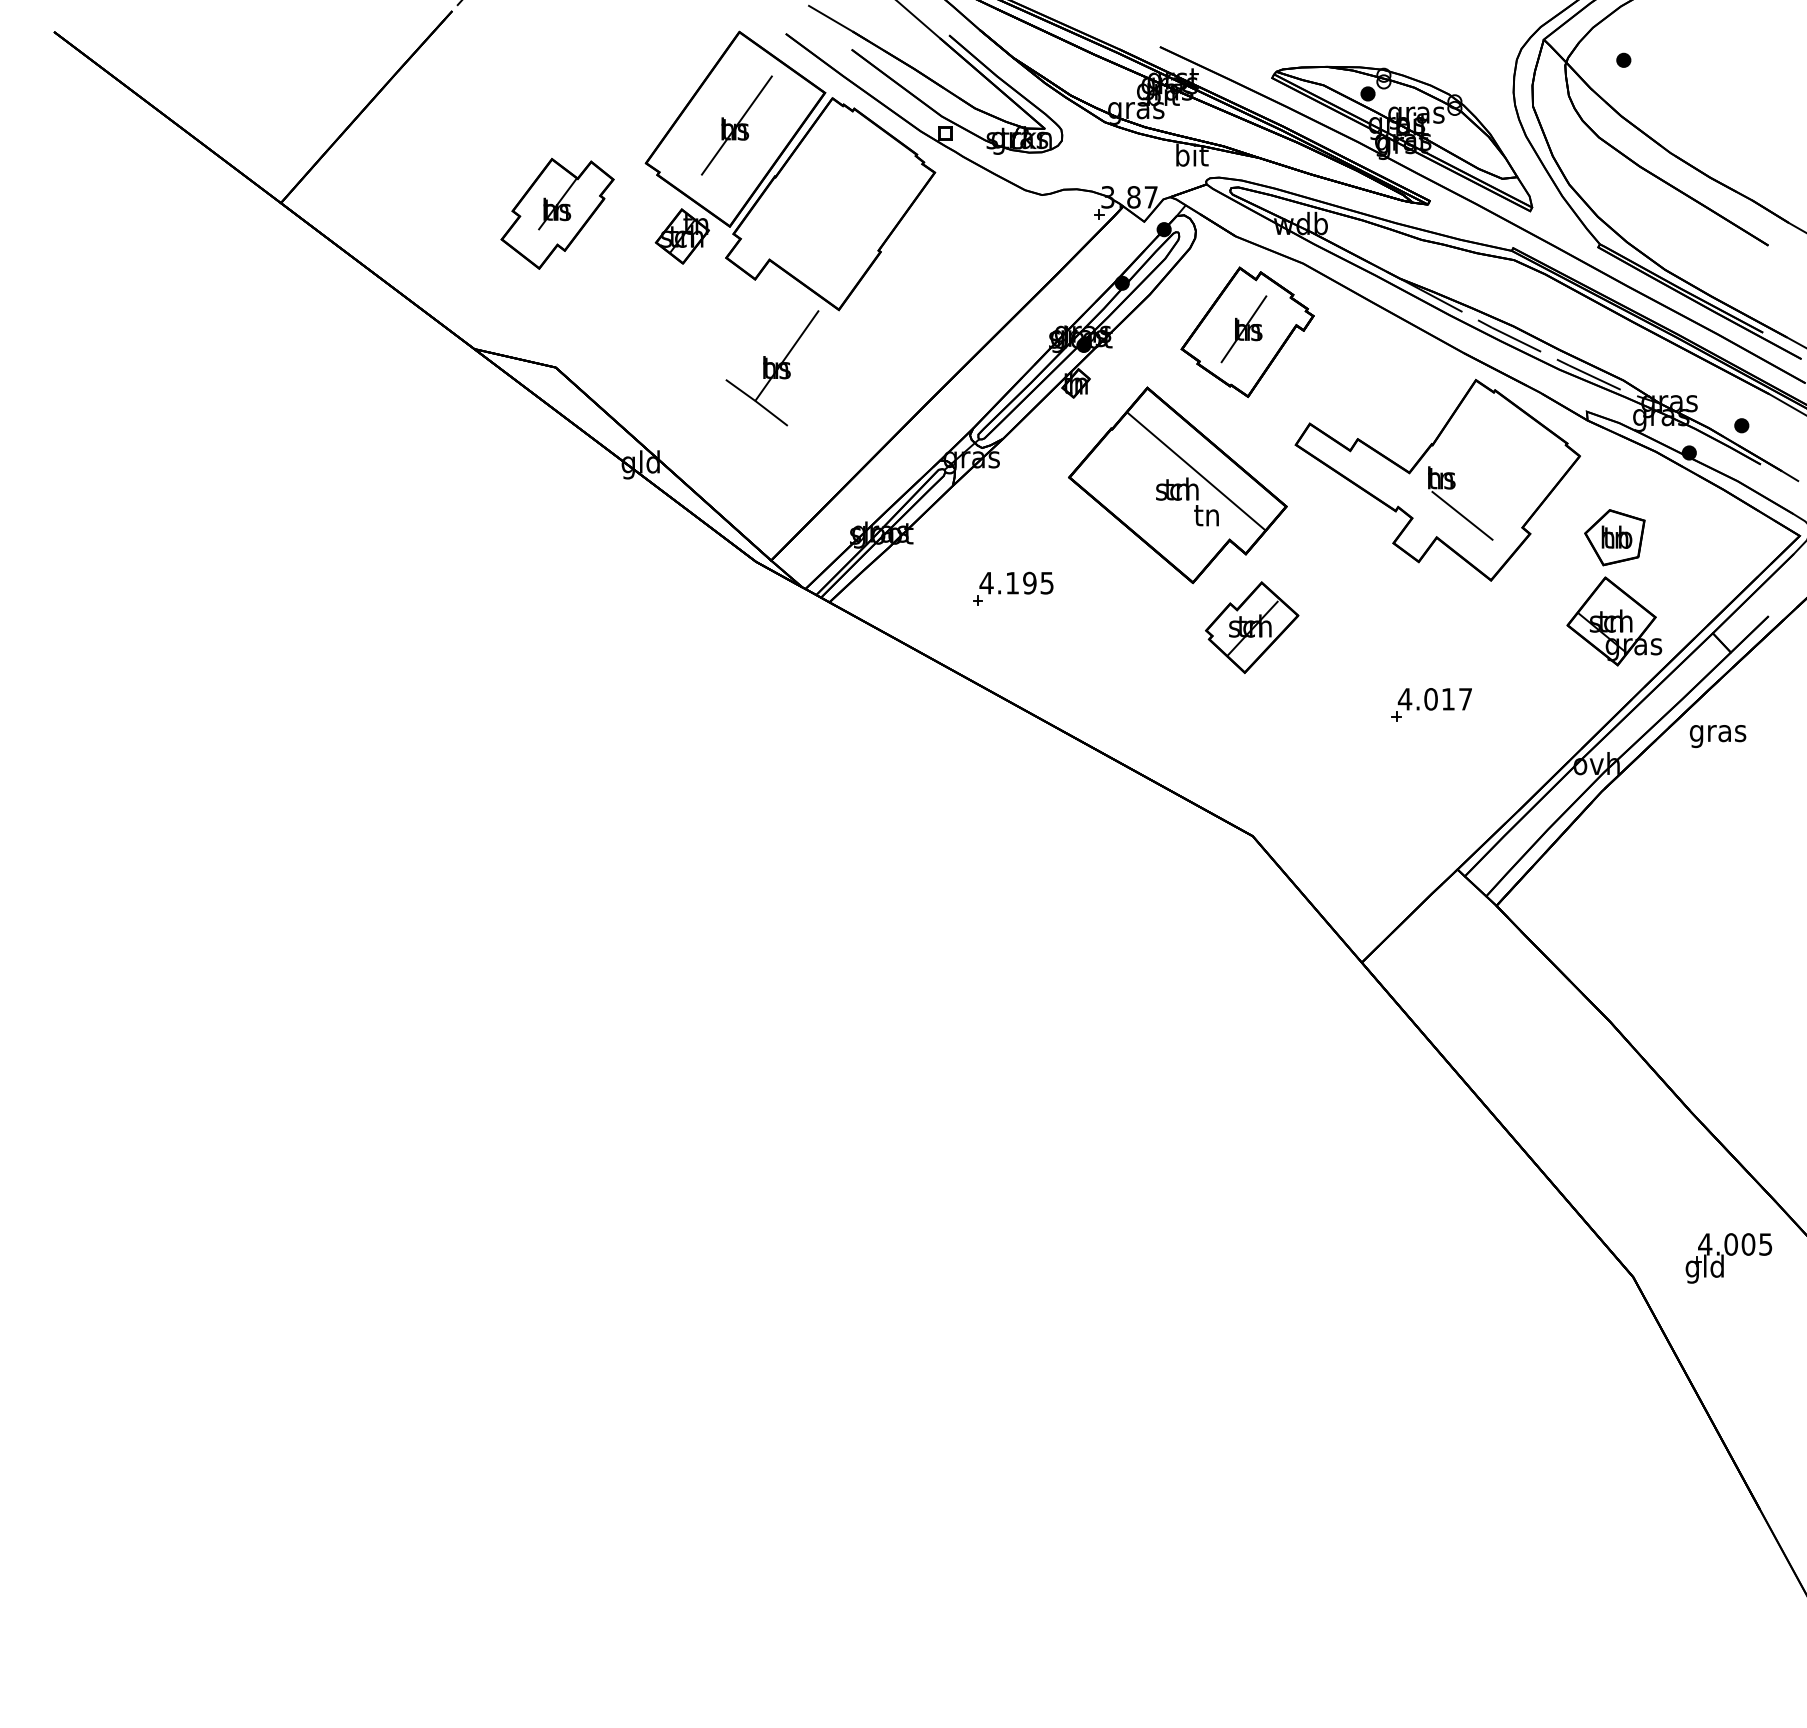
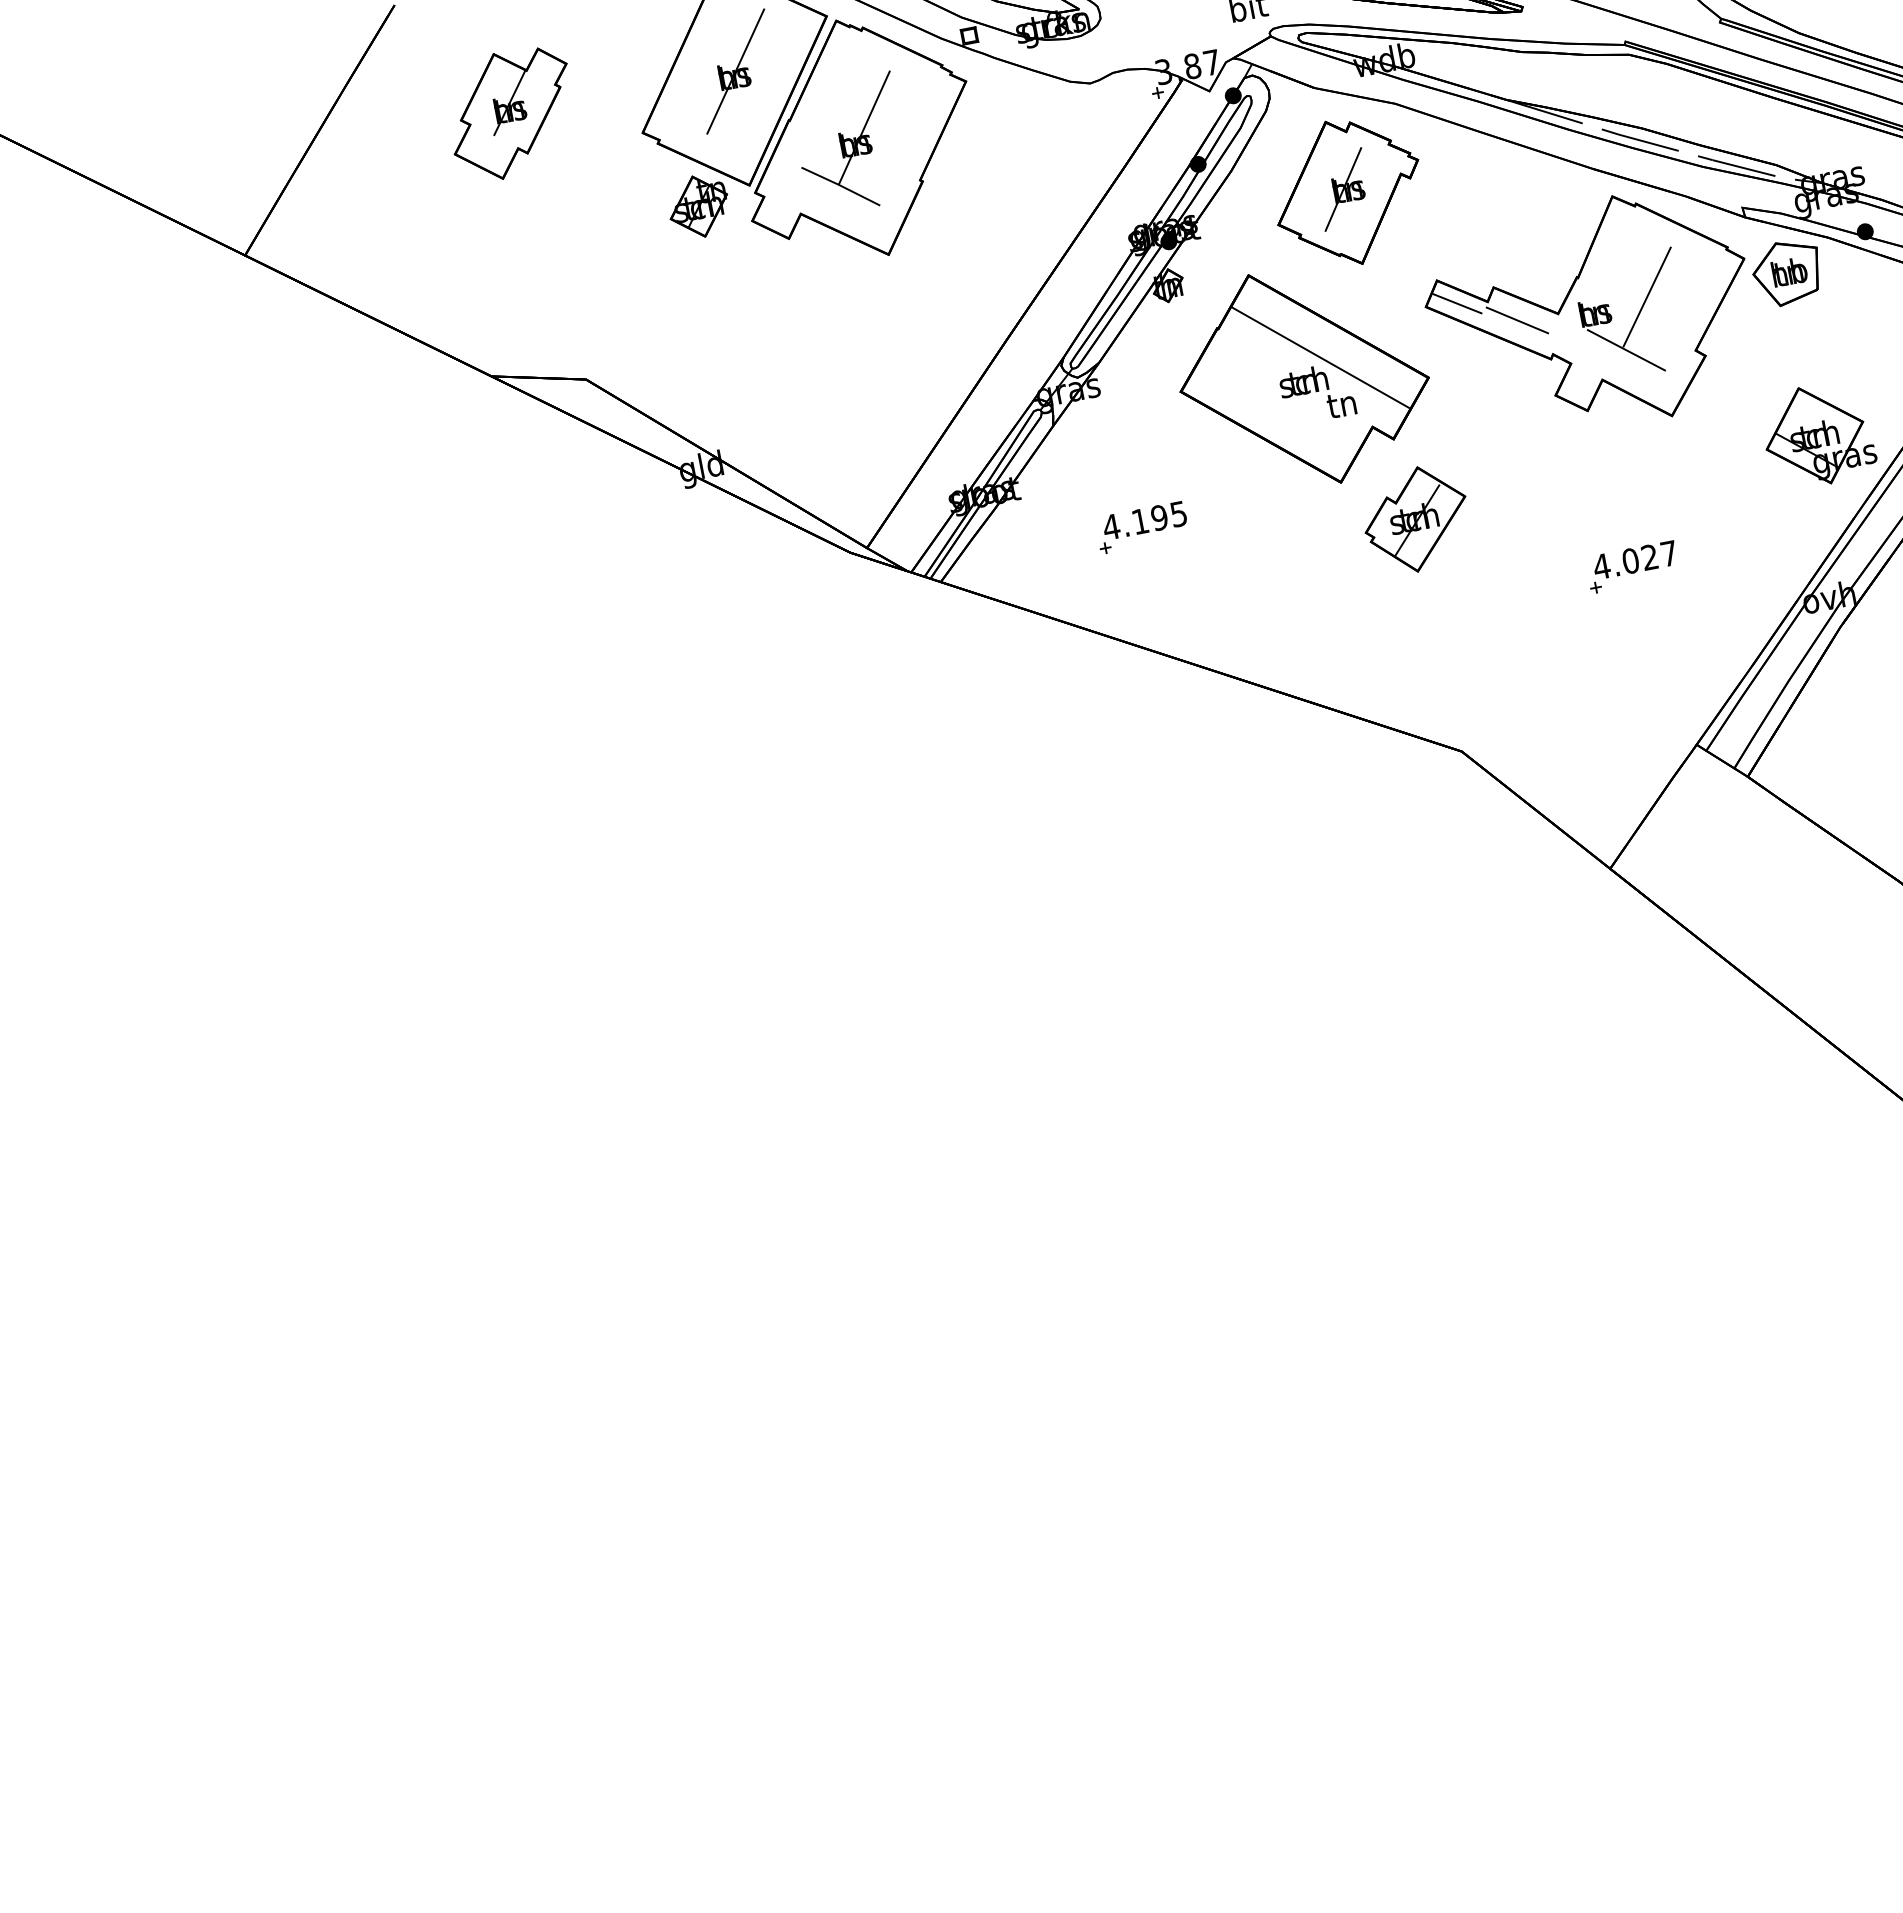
part: (557, 213) -> (511, 113), moved
part: (772, 368) -> (850, 145), moved
line: (1323, 446) -> (1456, 302), added
line: (1372, 471) -> (1516, 320), added
line: (1489, 473) -> (1647, 297), added
part: (1614, 537) -> (1786, 272), moved
text: (1447, 699) -> (1649, 557), 4.017 -> 4.027

